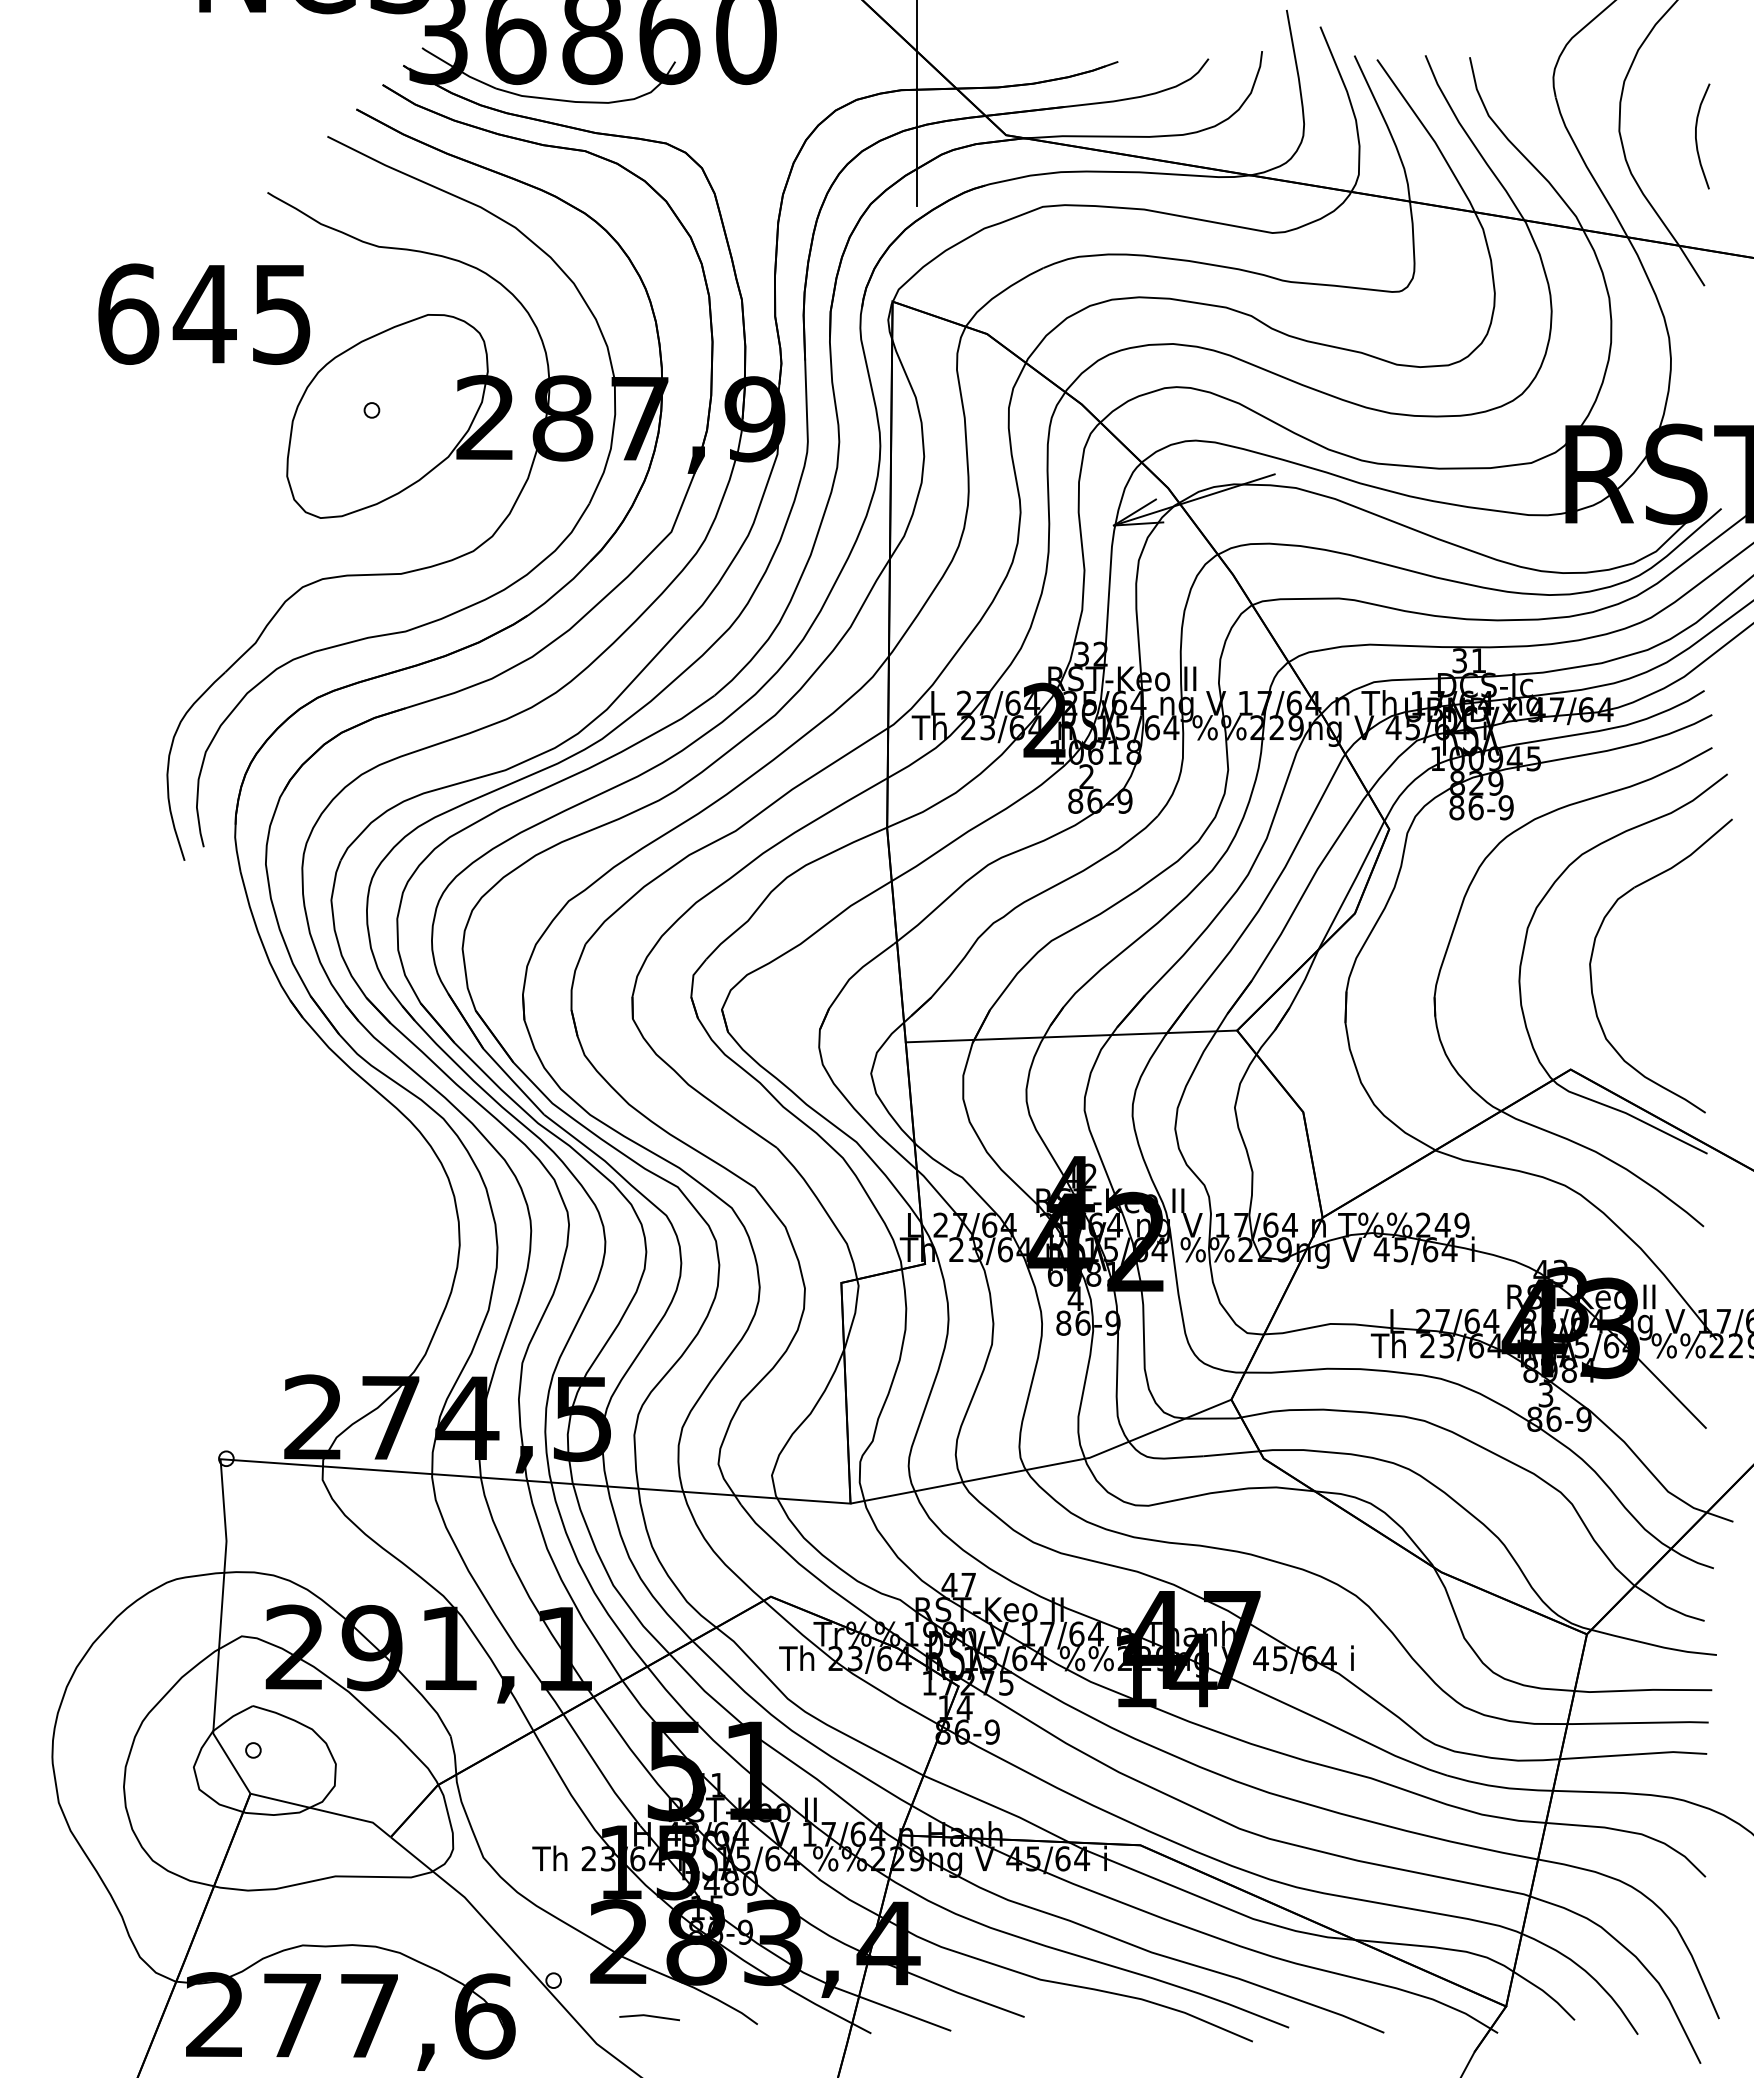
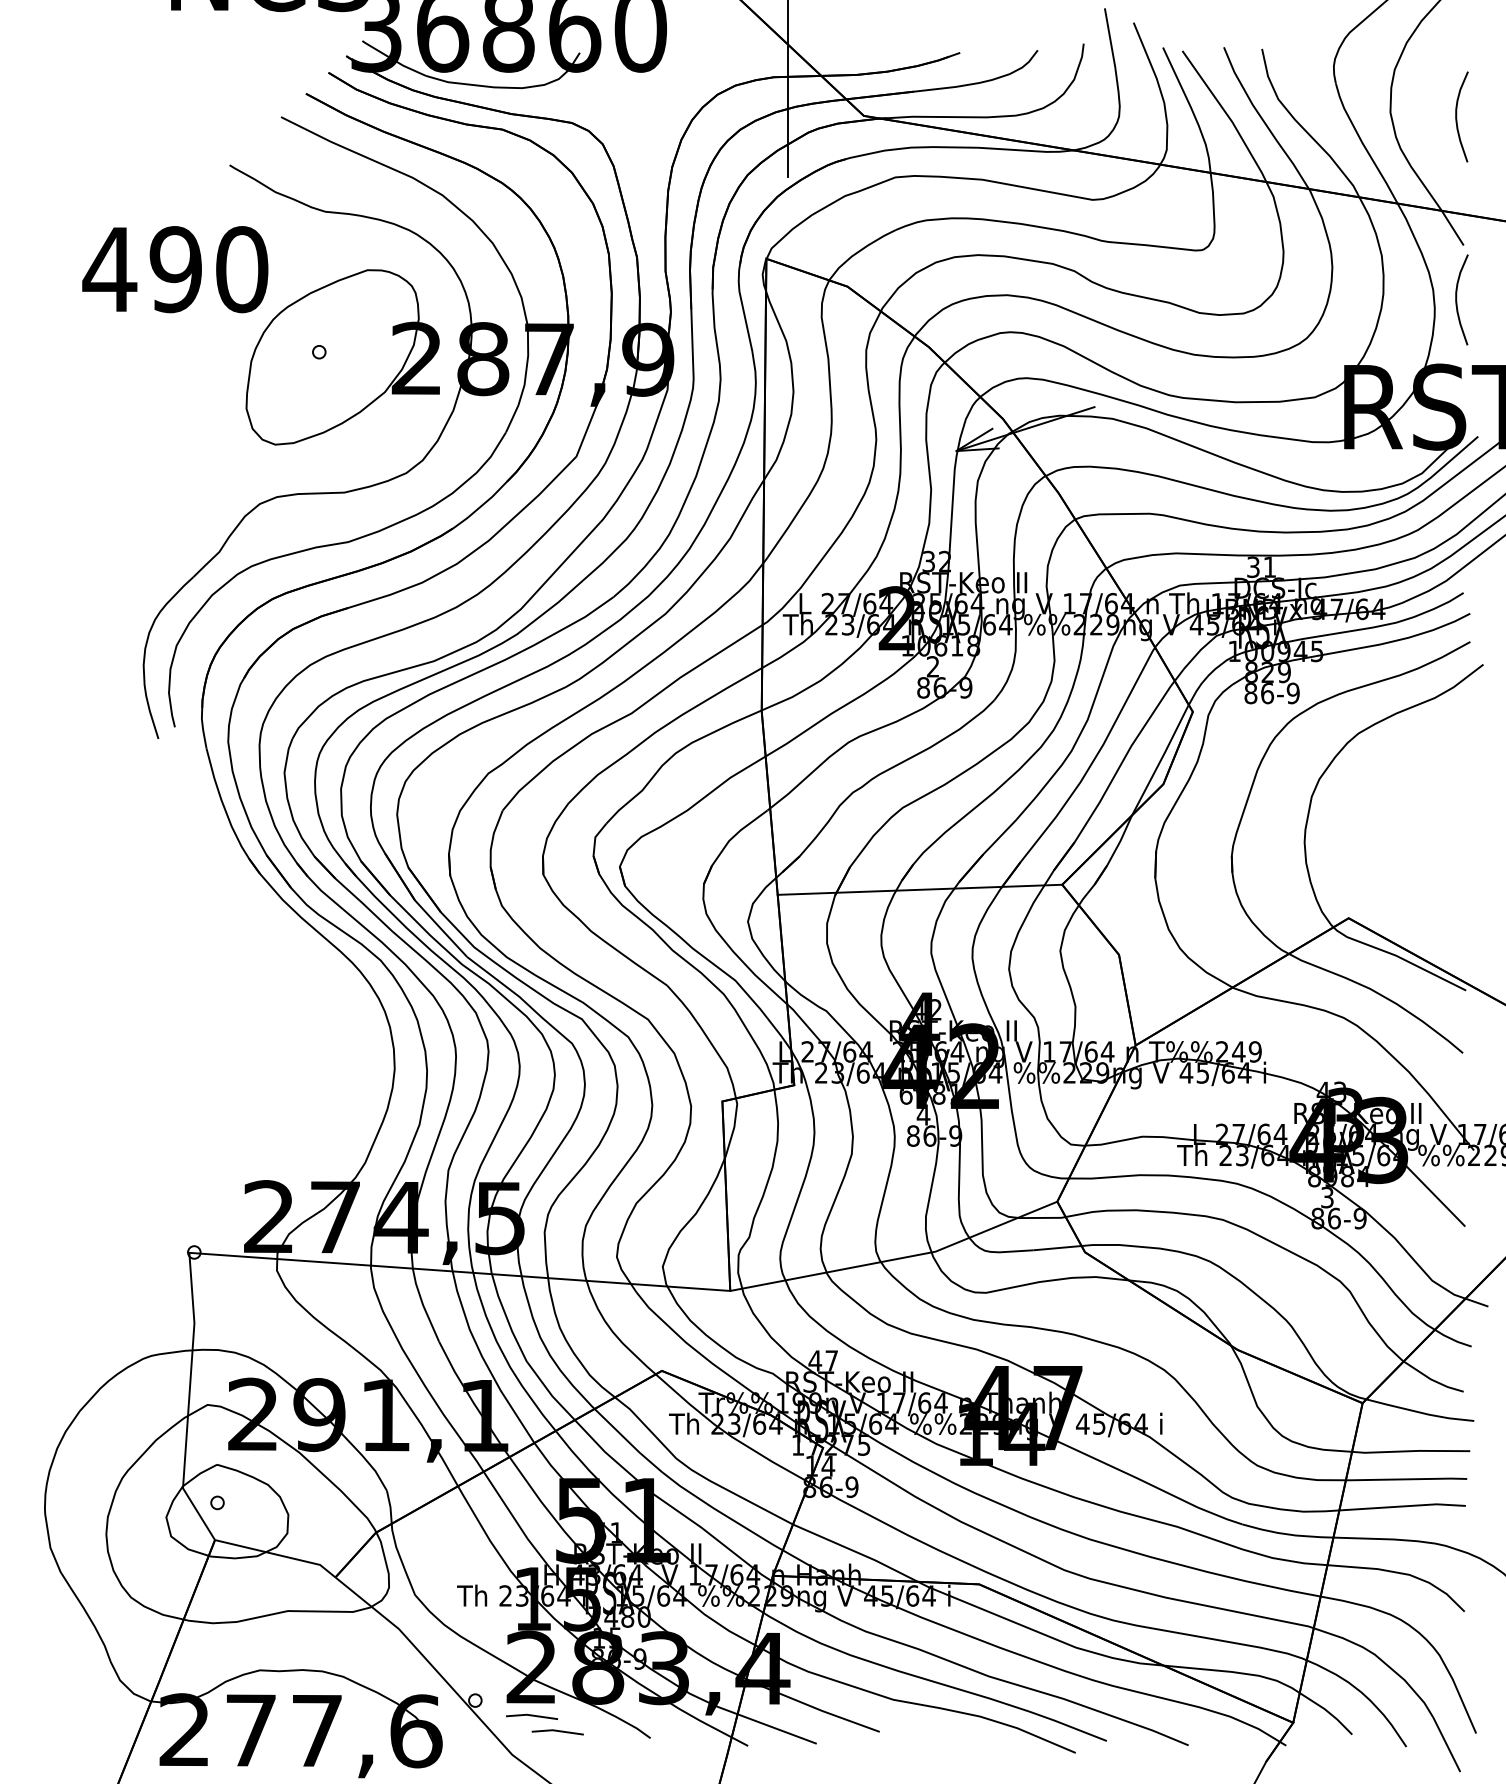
text: (203, 313) -> (174, 269), 645 -> 490
curve: (1696, 349) -> (1456, 299), added
part: (1593, 953) -> (1368, 818), removed
line: (619, 1998) -> (531, 1715), added

